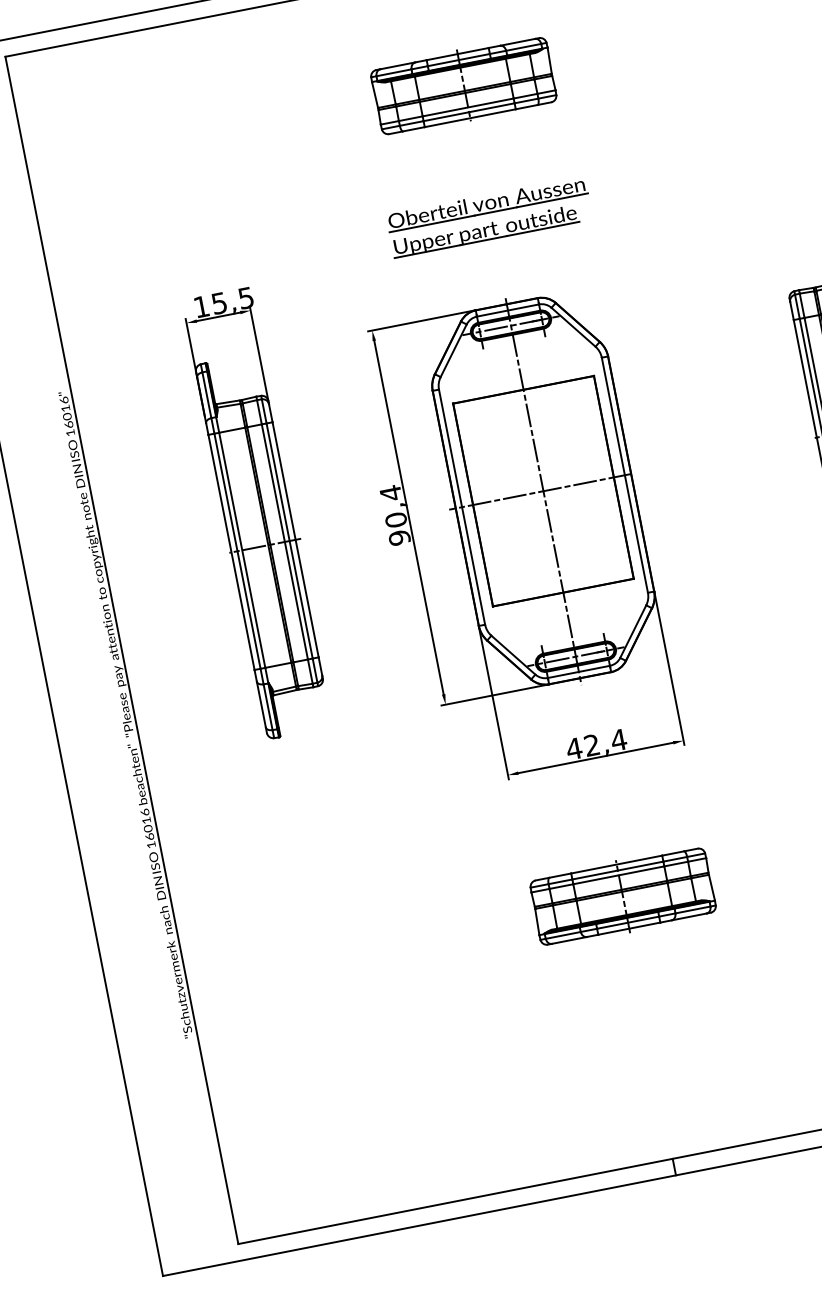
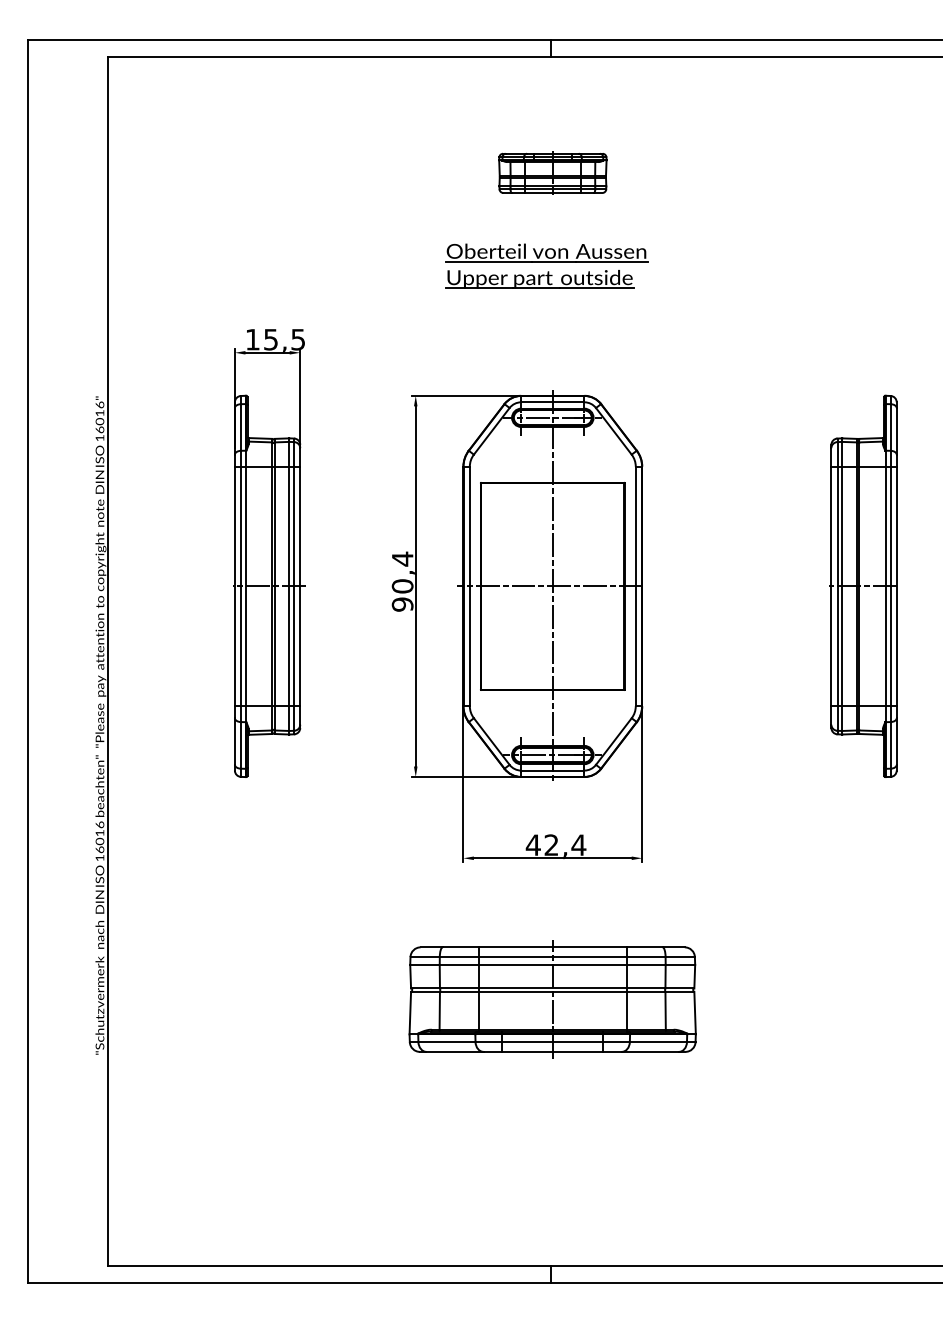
part: (463, 85) -> (552, 172), size x0.6
part: (489, 216) -> (546, 265), moved
part: (622, 896) -> (552, 999), size x1.6

